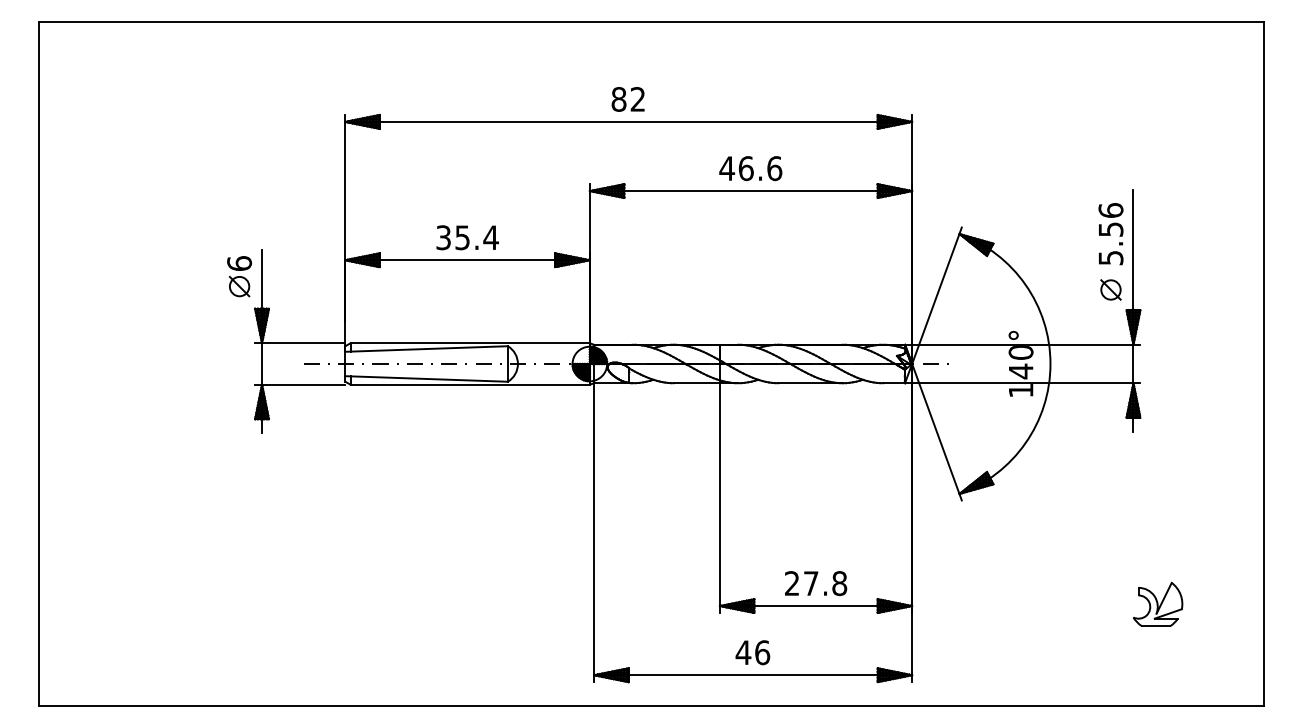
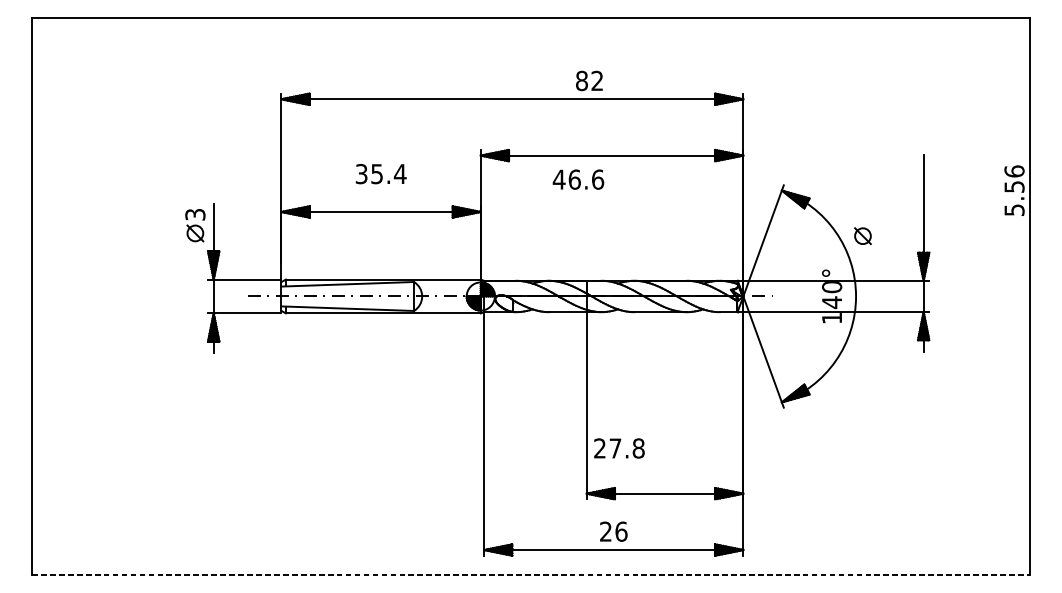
text: (627, 99) -> (588, 81), moved
text: (750, 168) -> (578, 179), moved
text: (1110, 234) -> (1014, 190), moved
text: (467, 237) -> (381, 173), moved
text: (239, 263) -> (195, 214), 6 -> 3
part: (1110, 289) -> (862, 235), moved
text: (816, 583) -> (619, 448), moved
part: (1158, 603) -> (944, 491), removed
text: (743, 652) -> (605, 531), 46 -> 26
line: (651, 706) -> (531, 575), solid -> dashed

